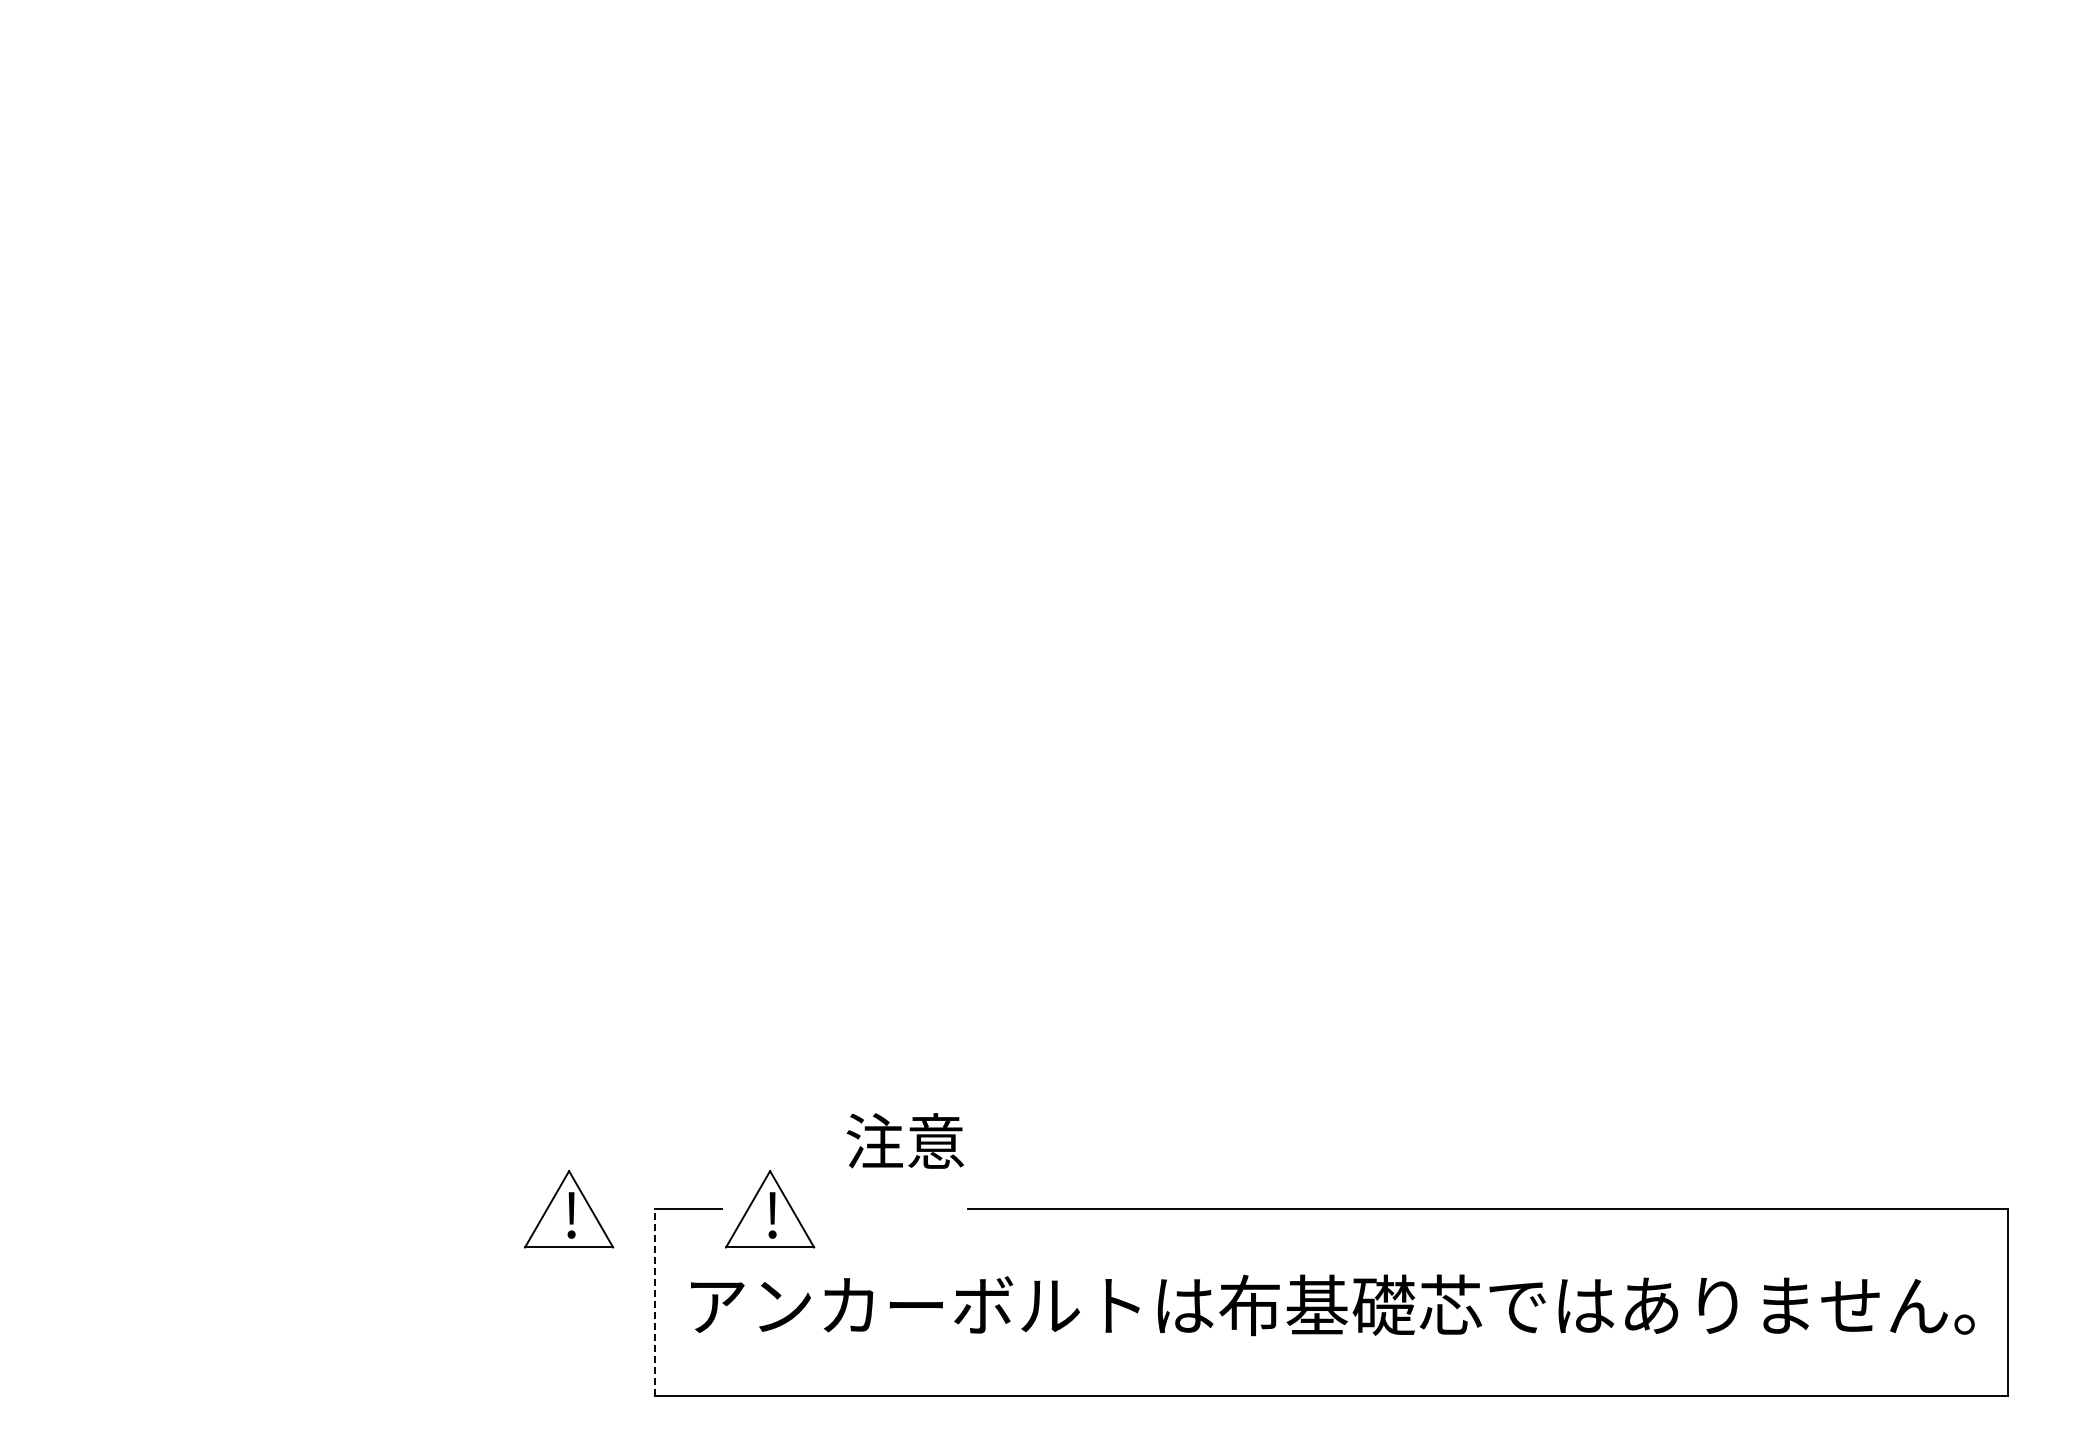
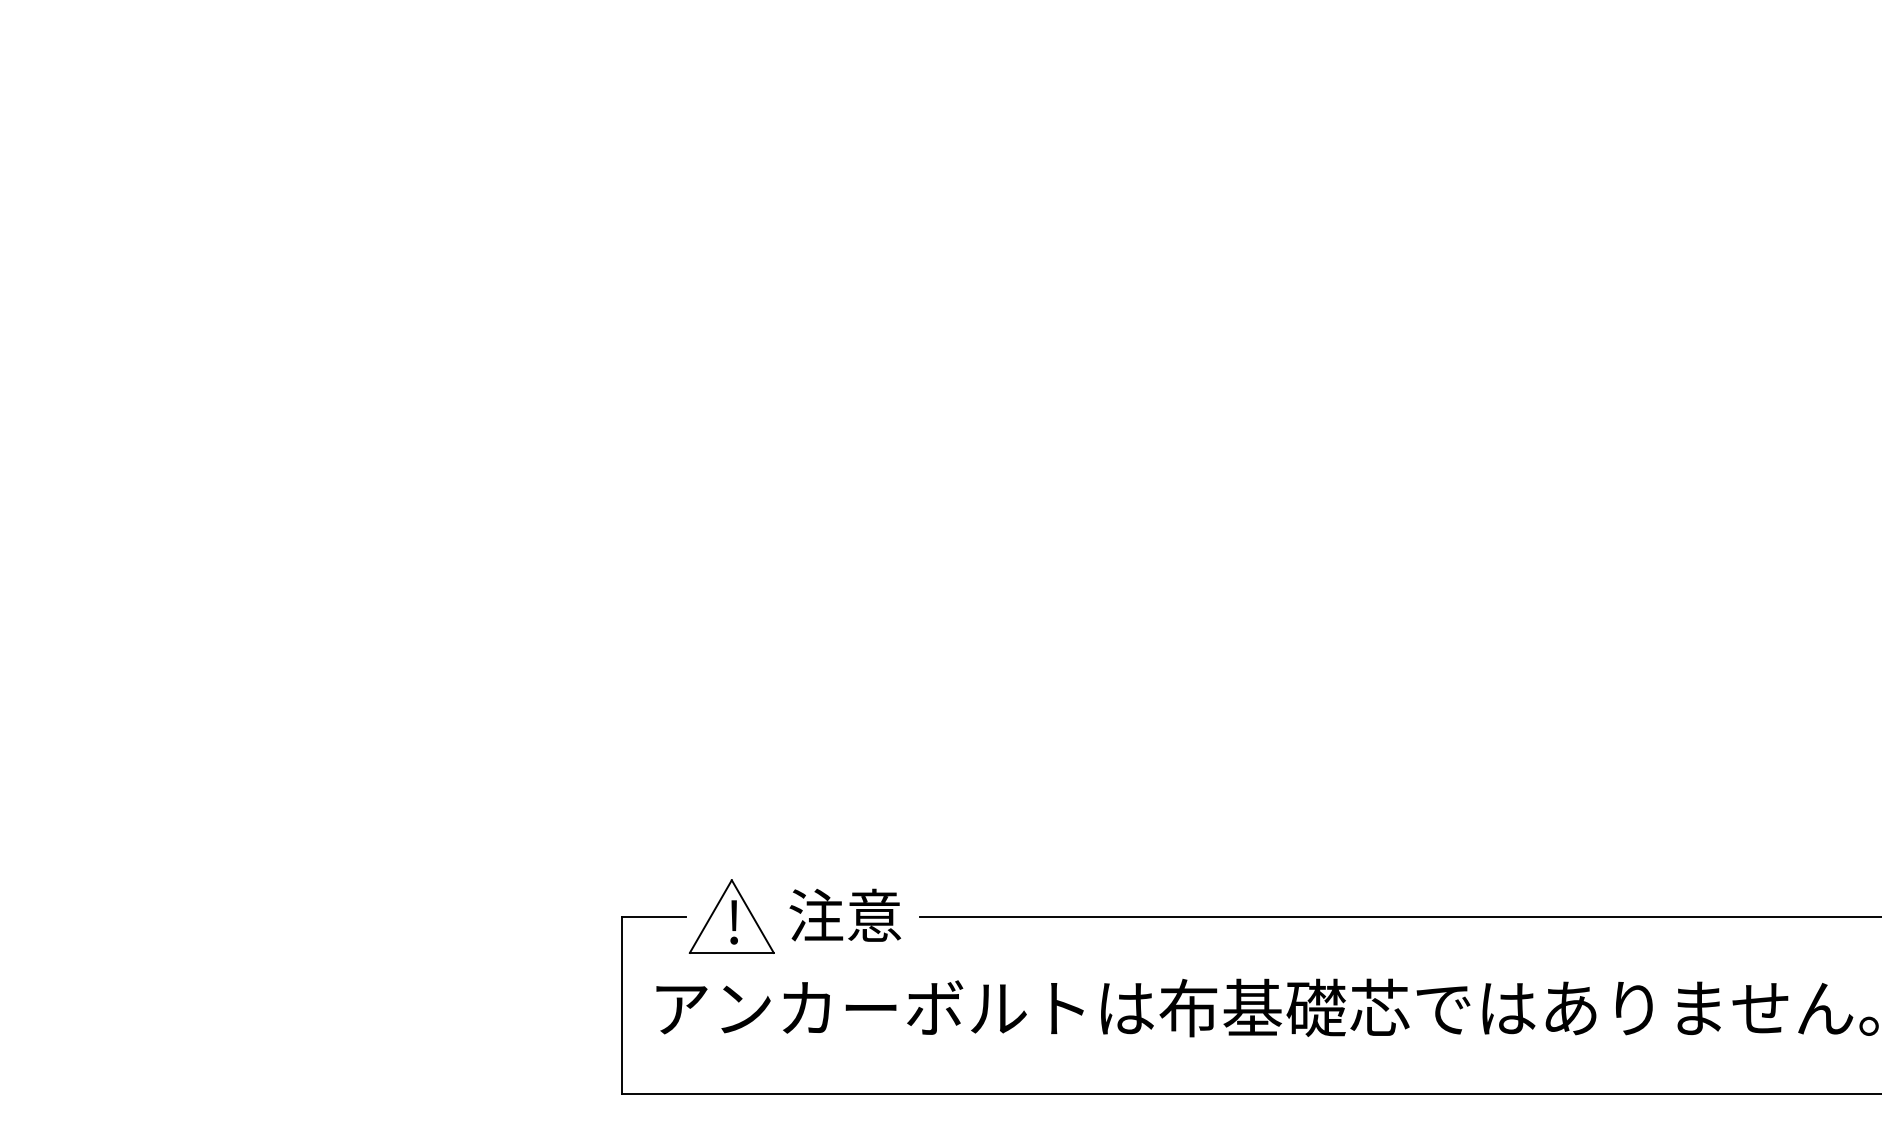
text: (904, 1140) -> (844, 914), moved
part: (569, 1209) -> (540, 916), removed
line: (655, 1302) -> (622, 1005), dashed -> solid

